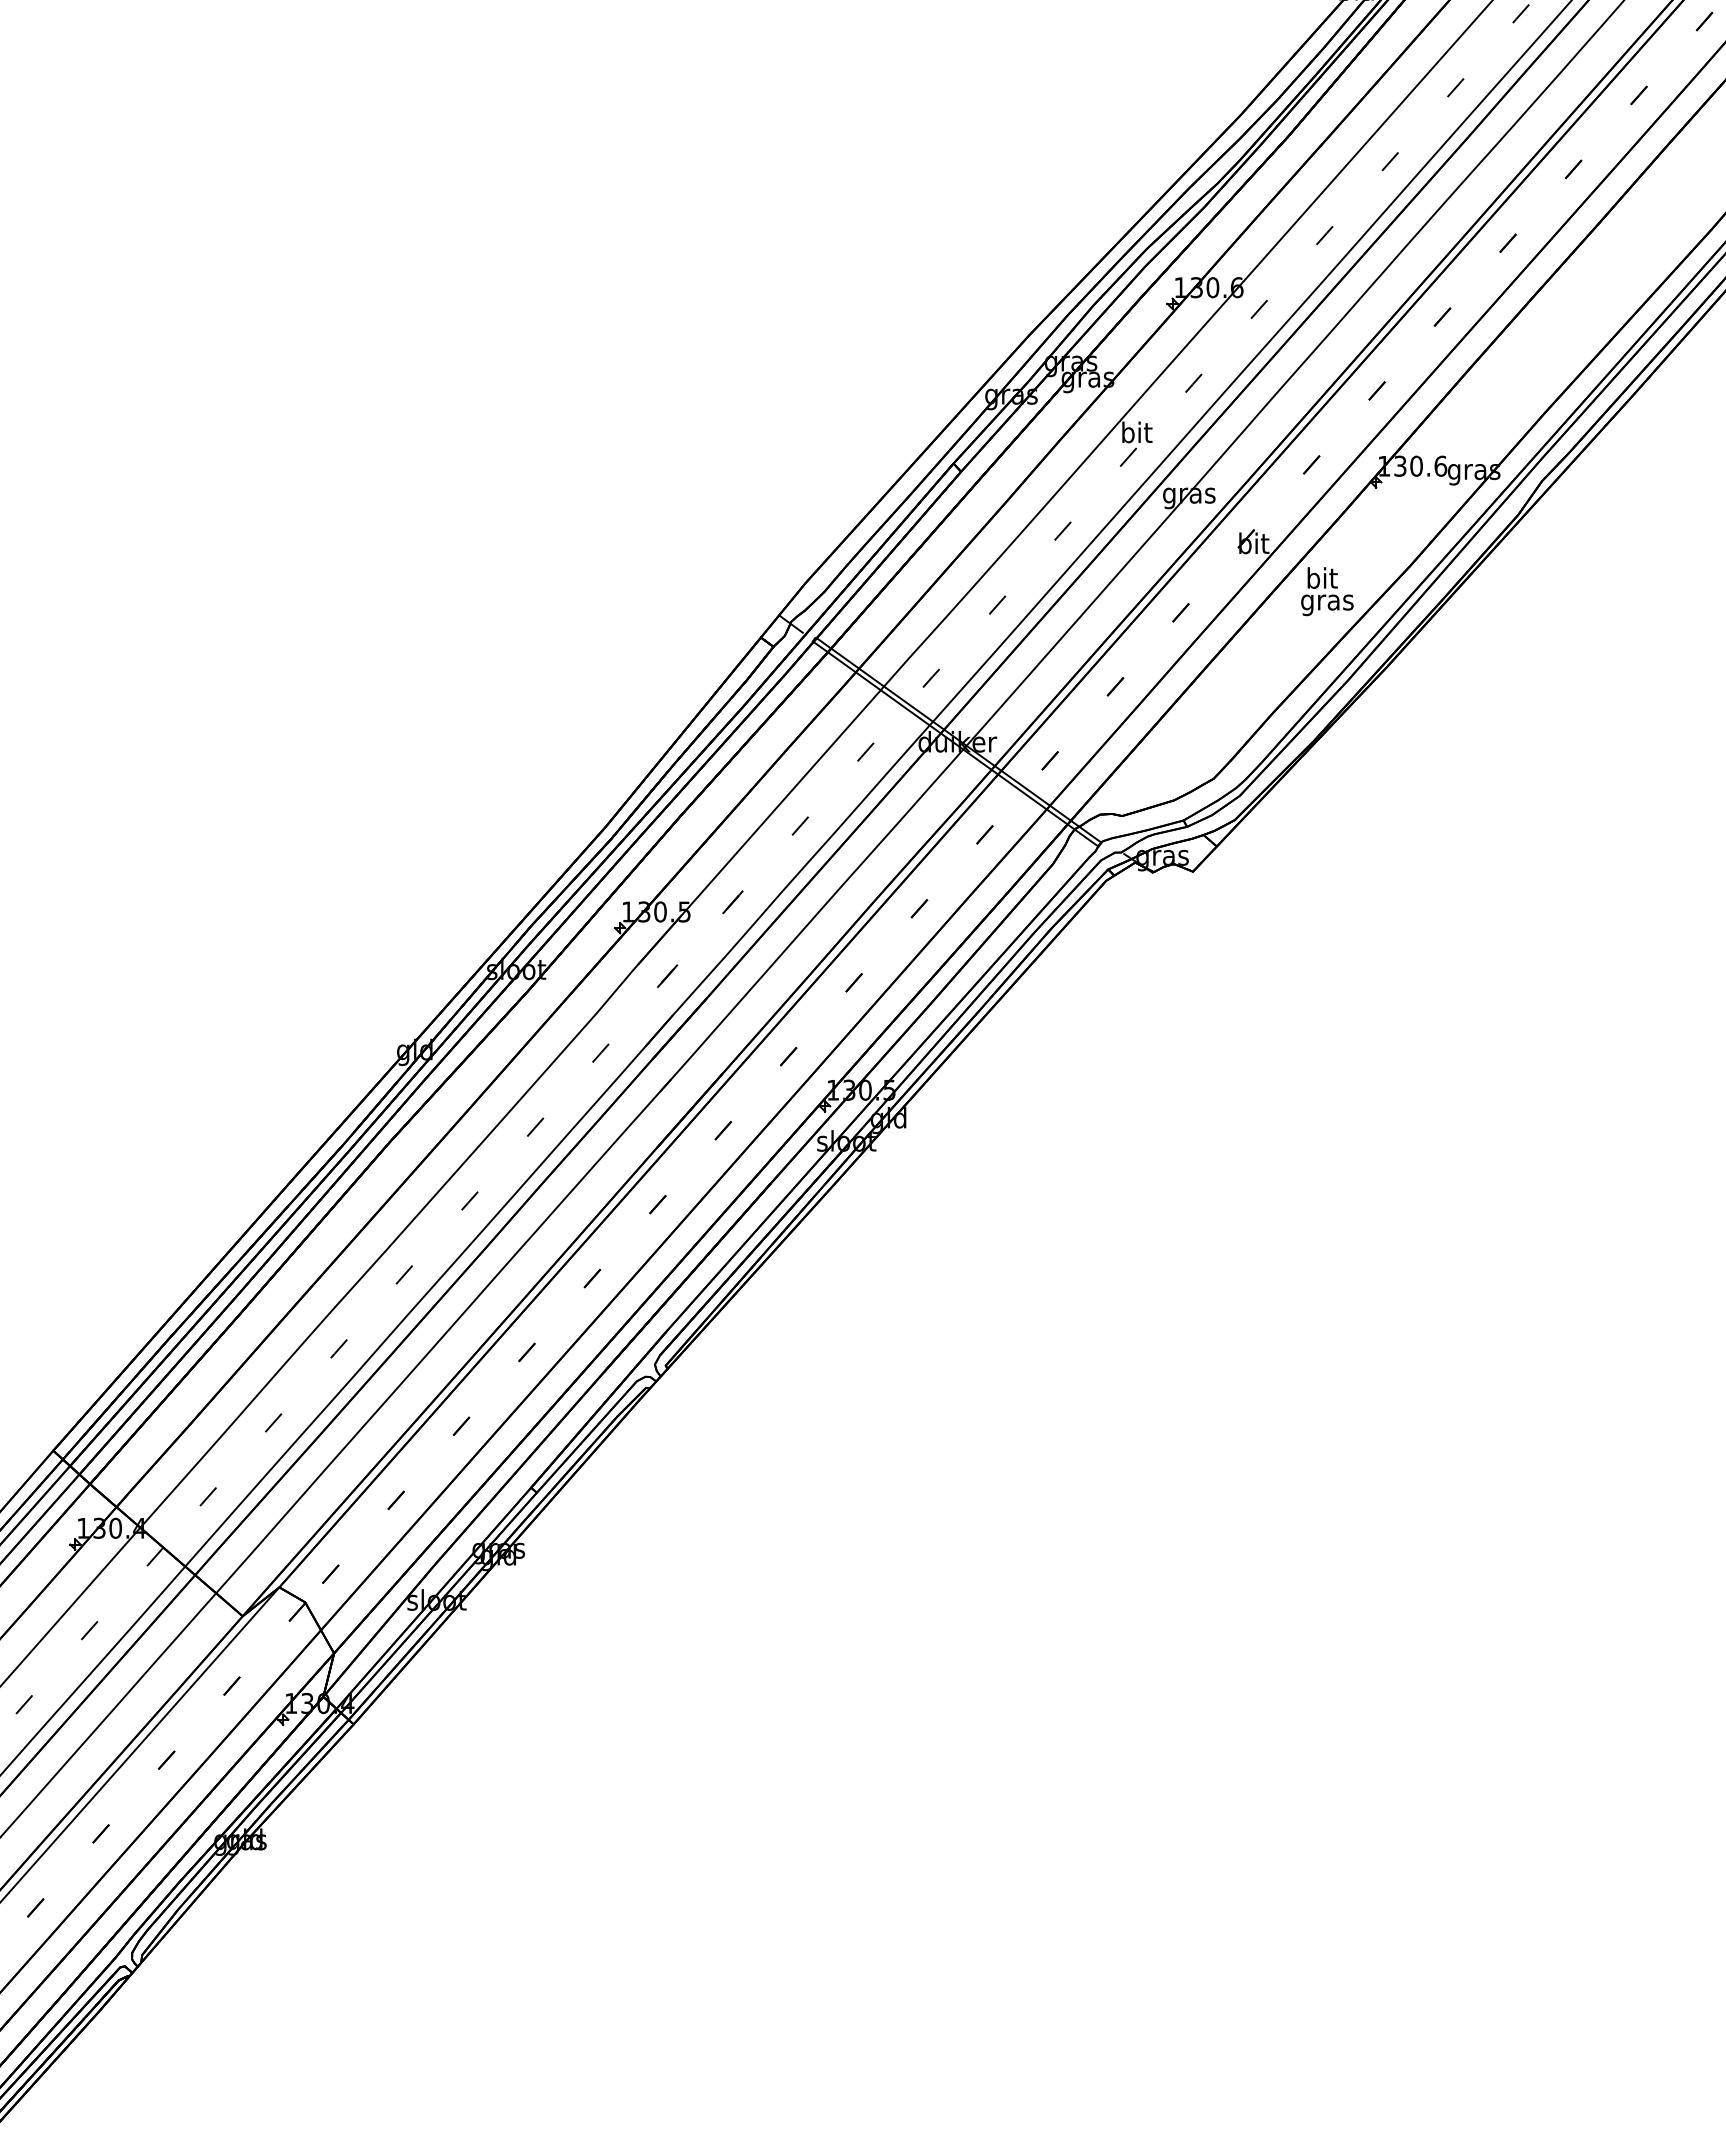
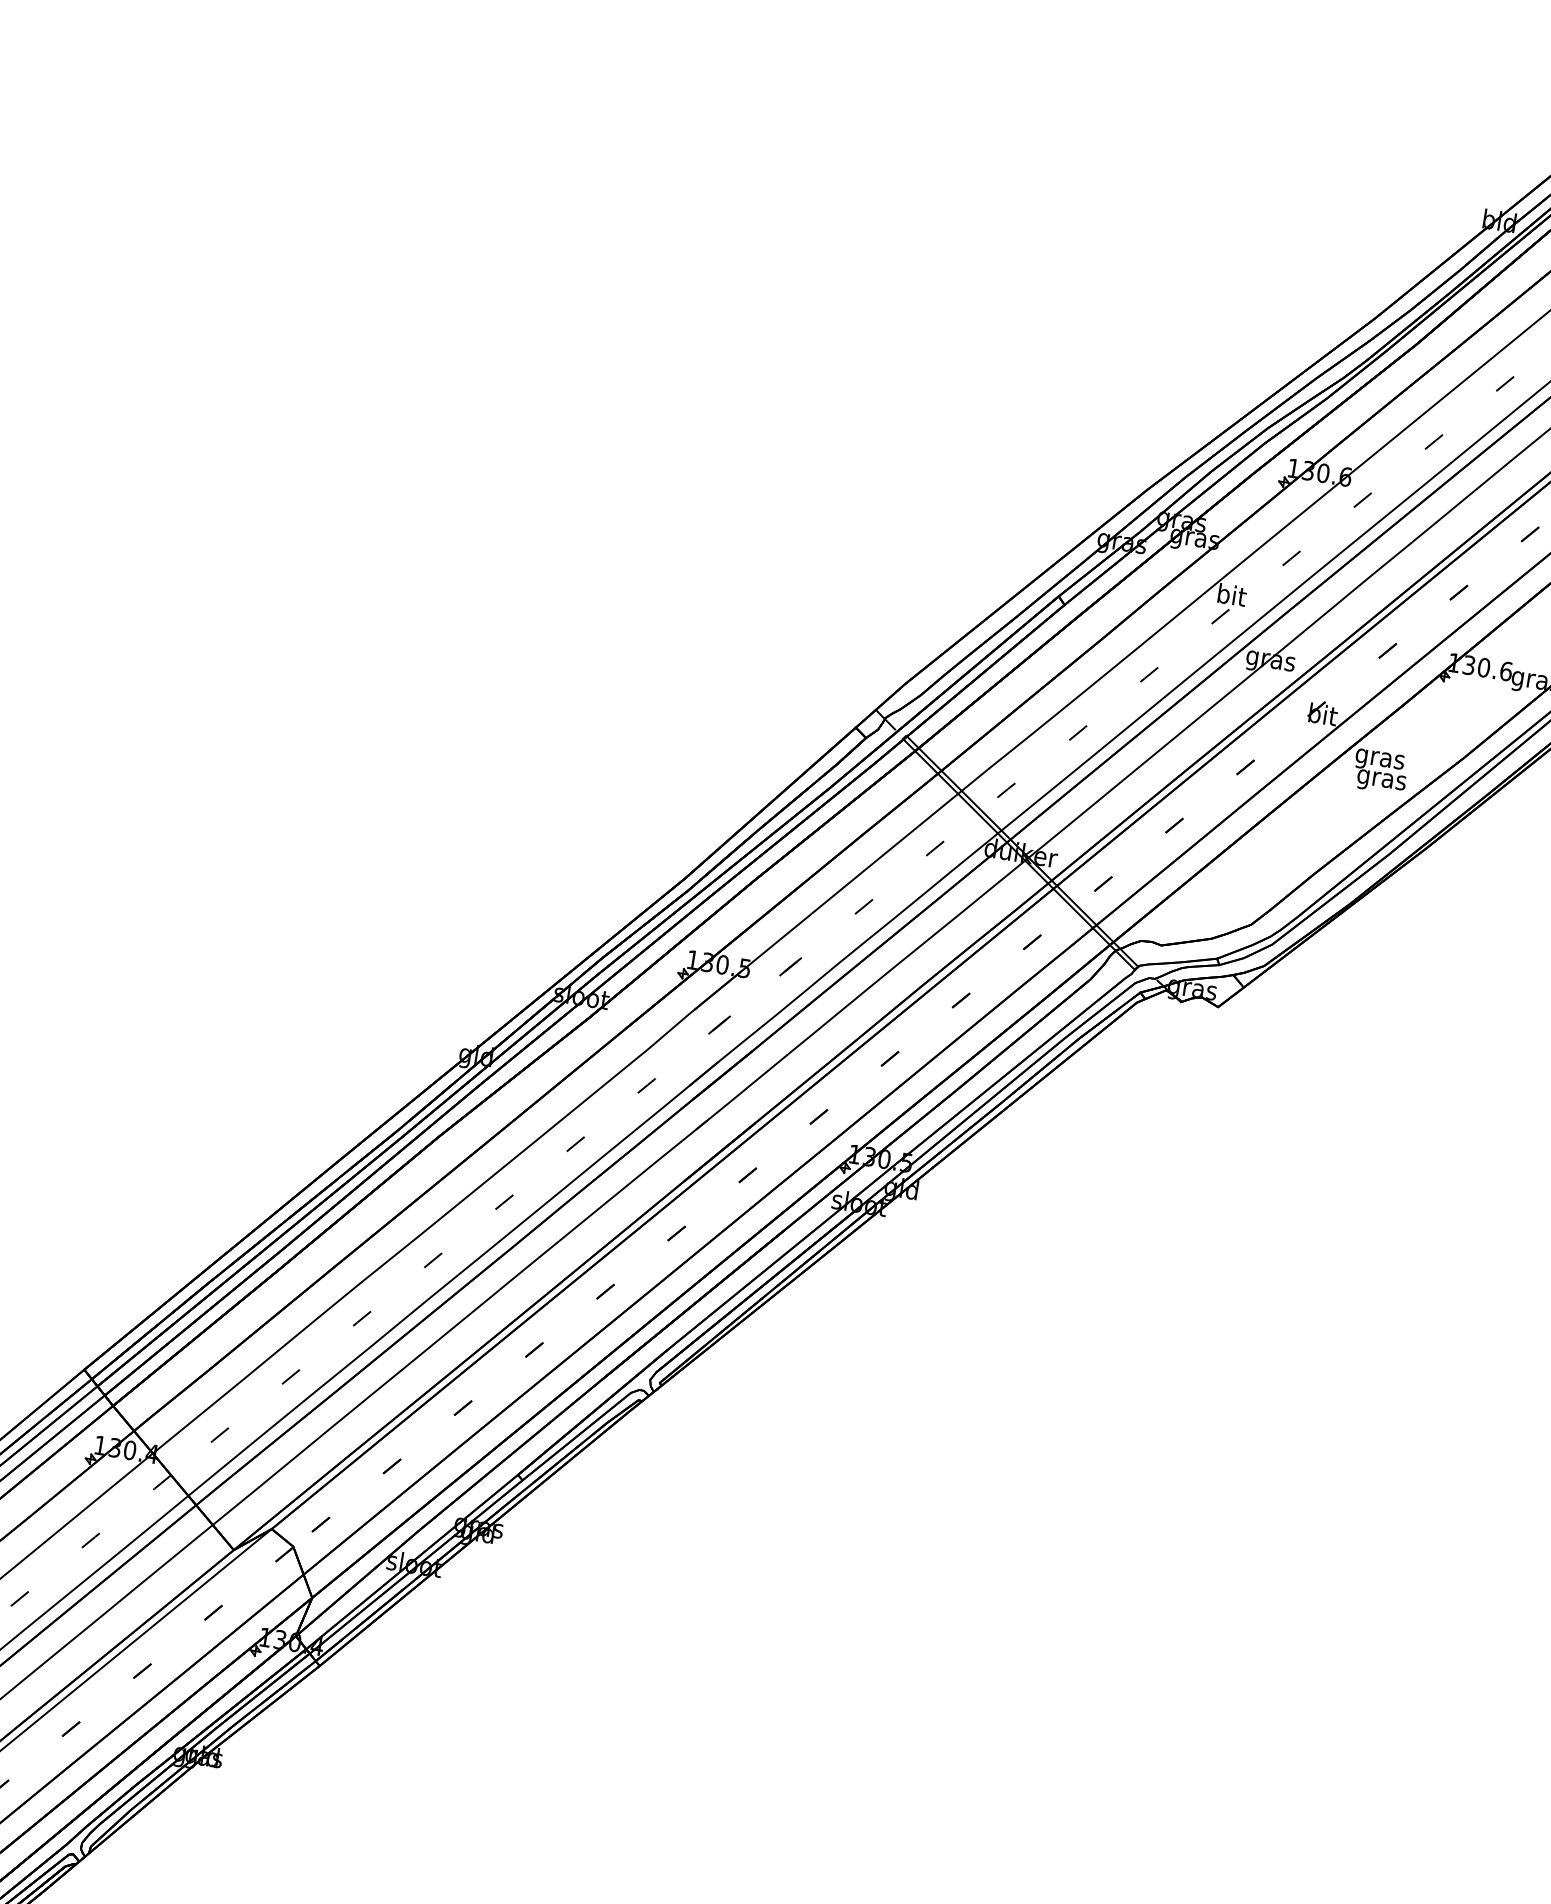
text: (1321, 580) -> (1379, 758), bit -> gras

